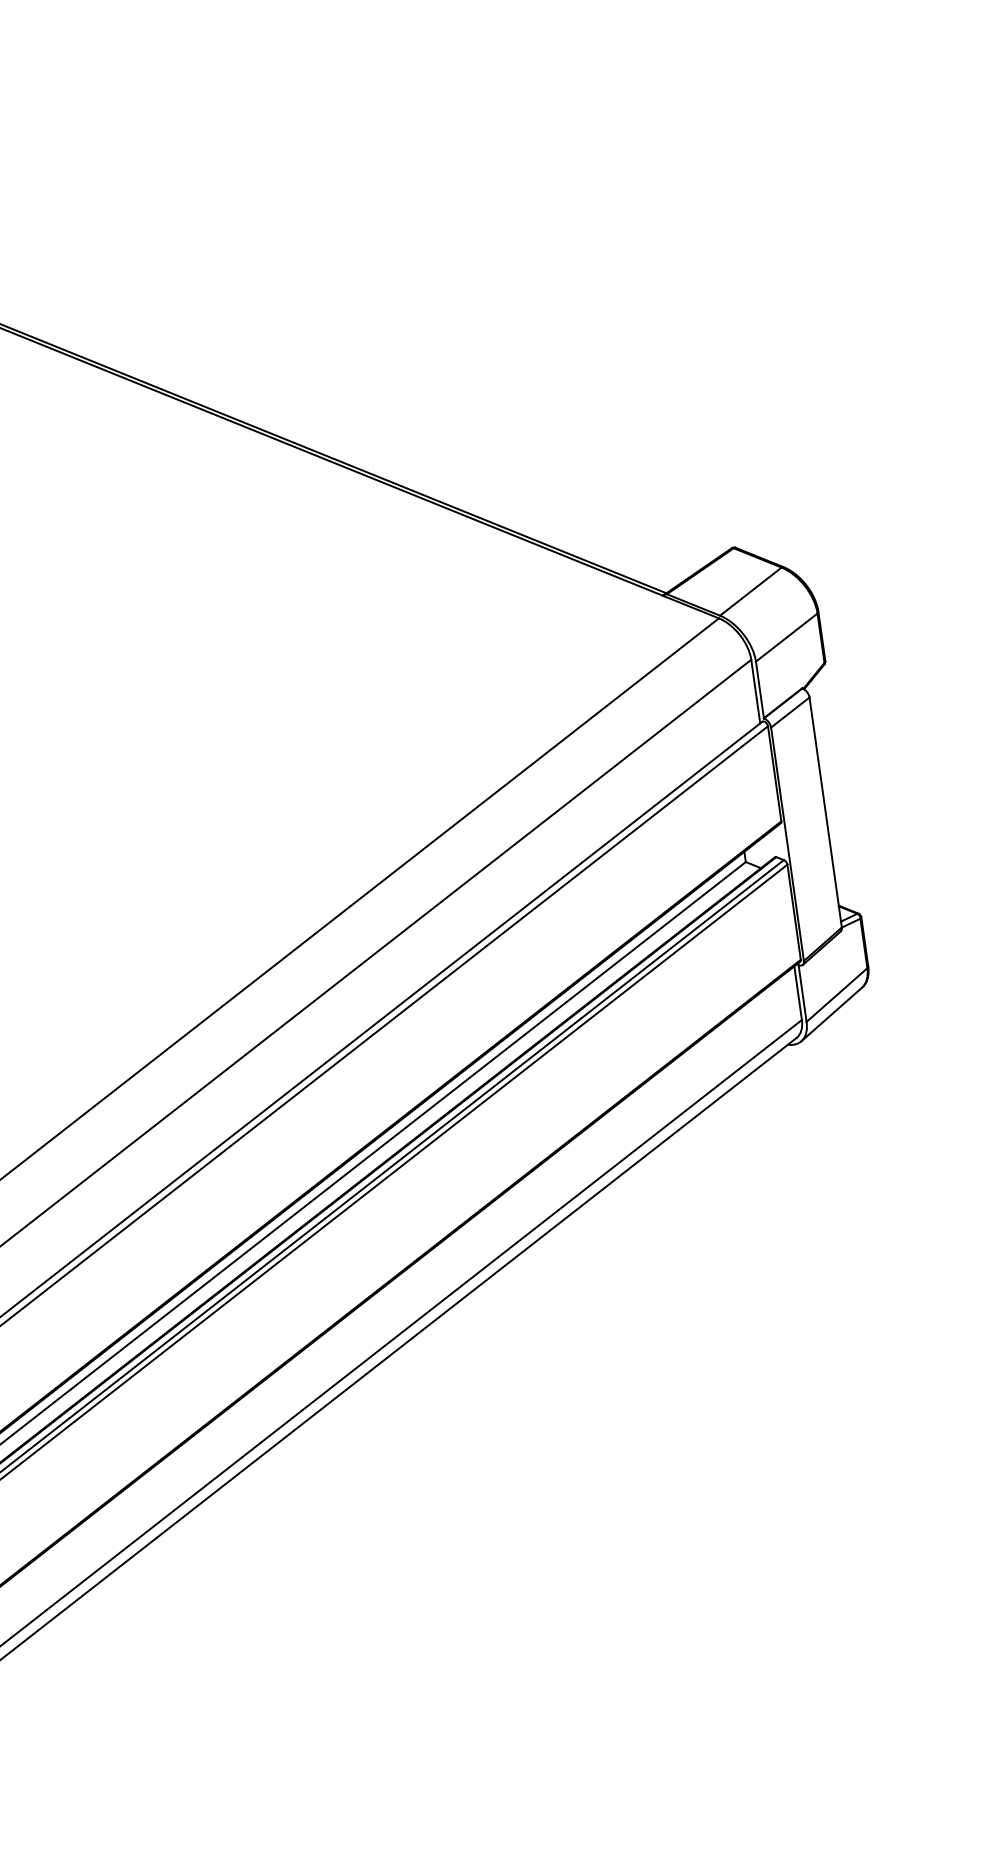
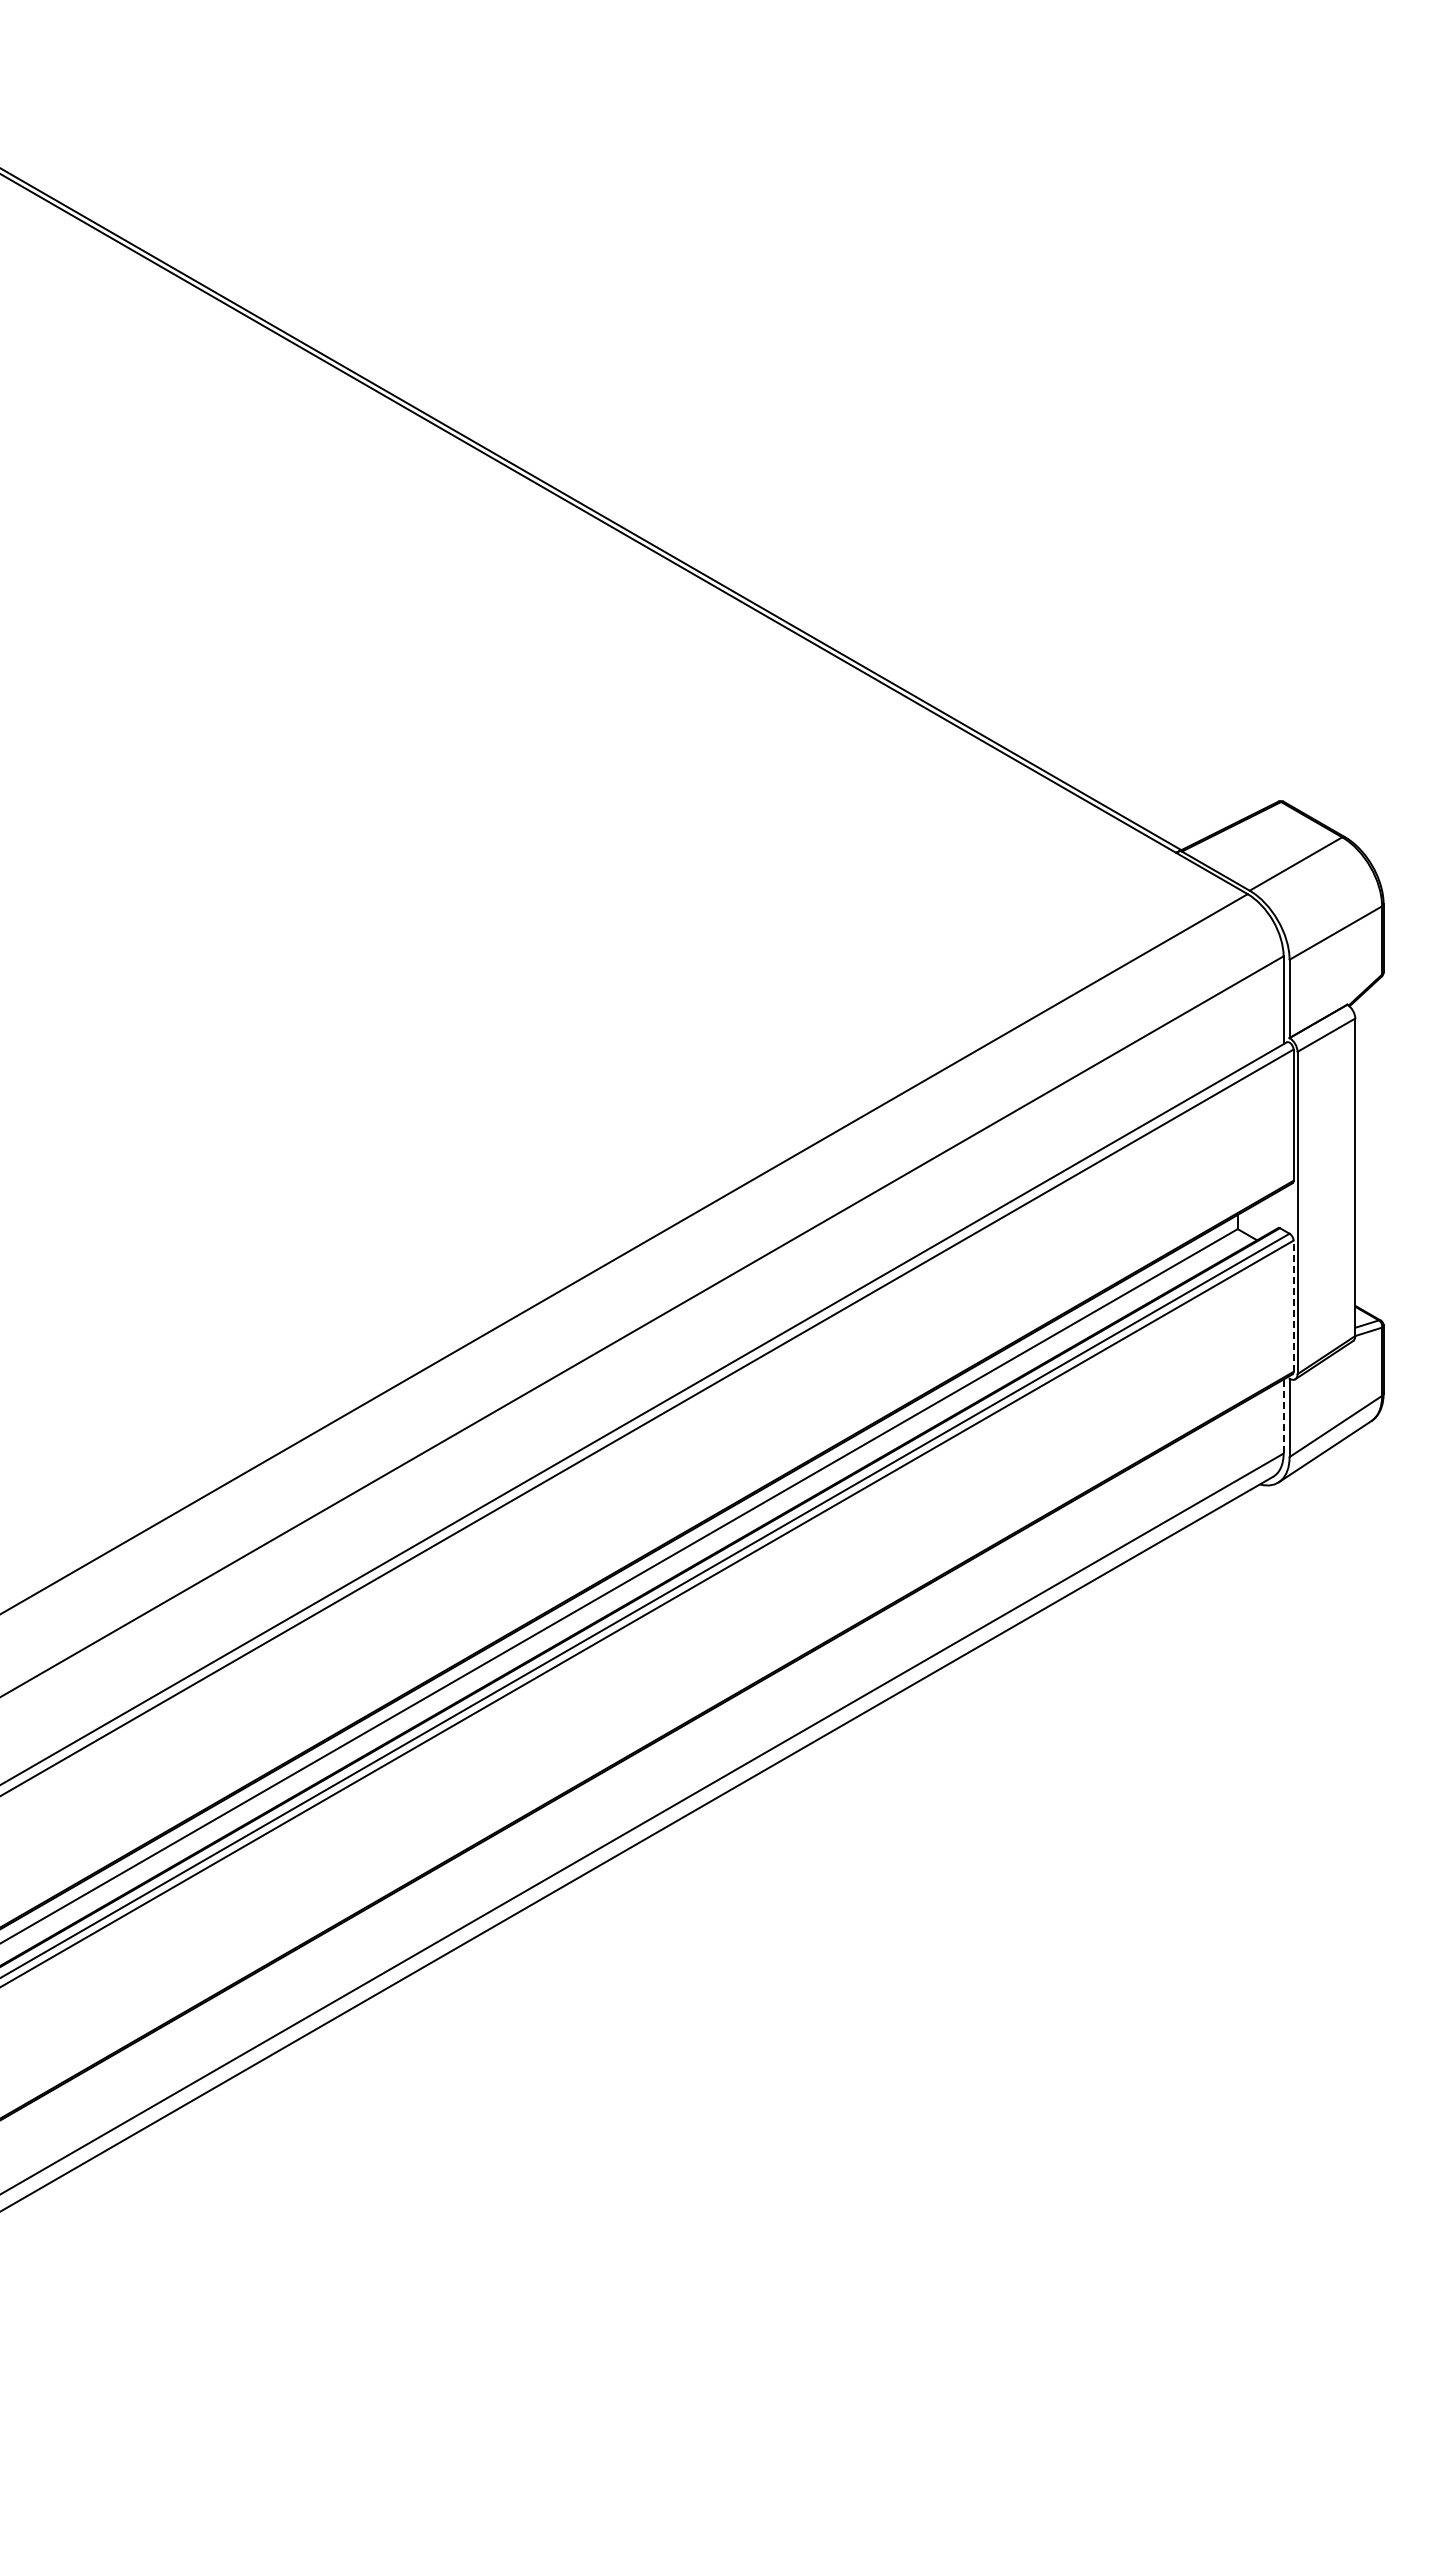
line: (794, 912) -> (1293, 1306), solid -> dashed
line: (798, 993) -> (1283, 1417), solid -> dashed

